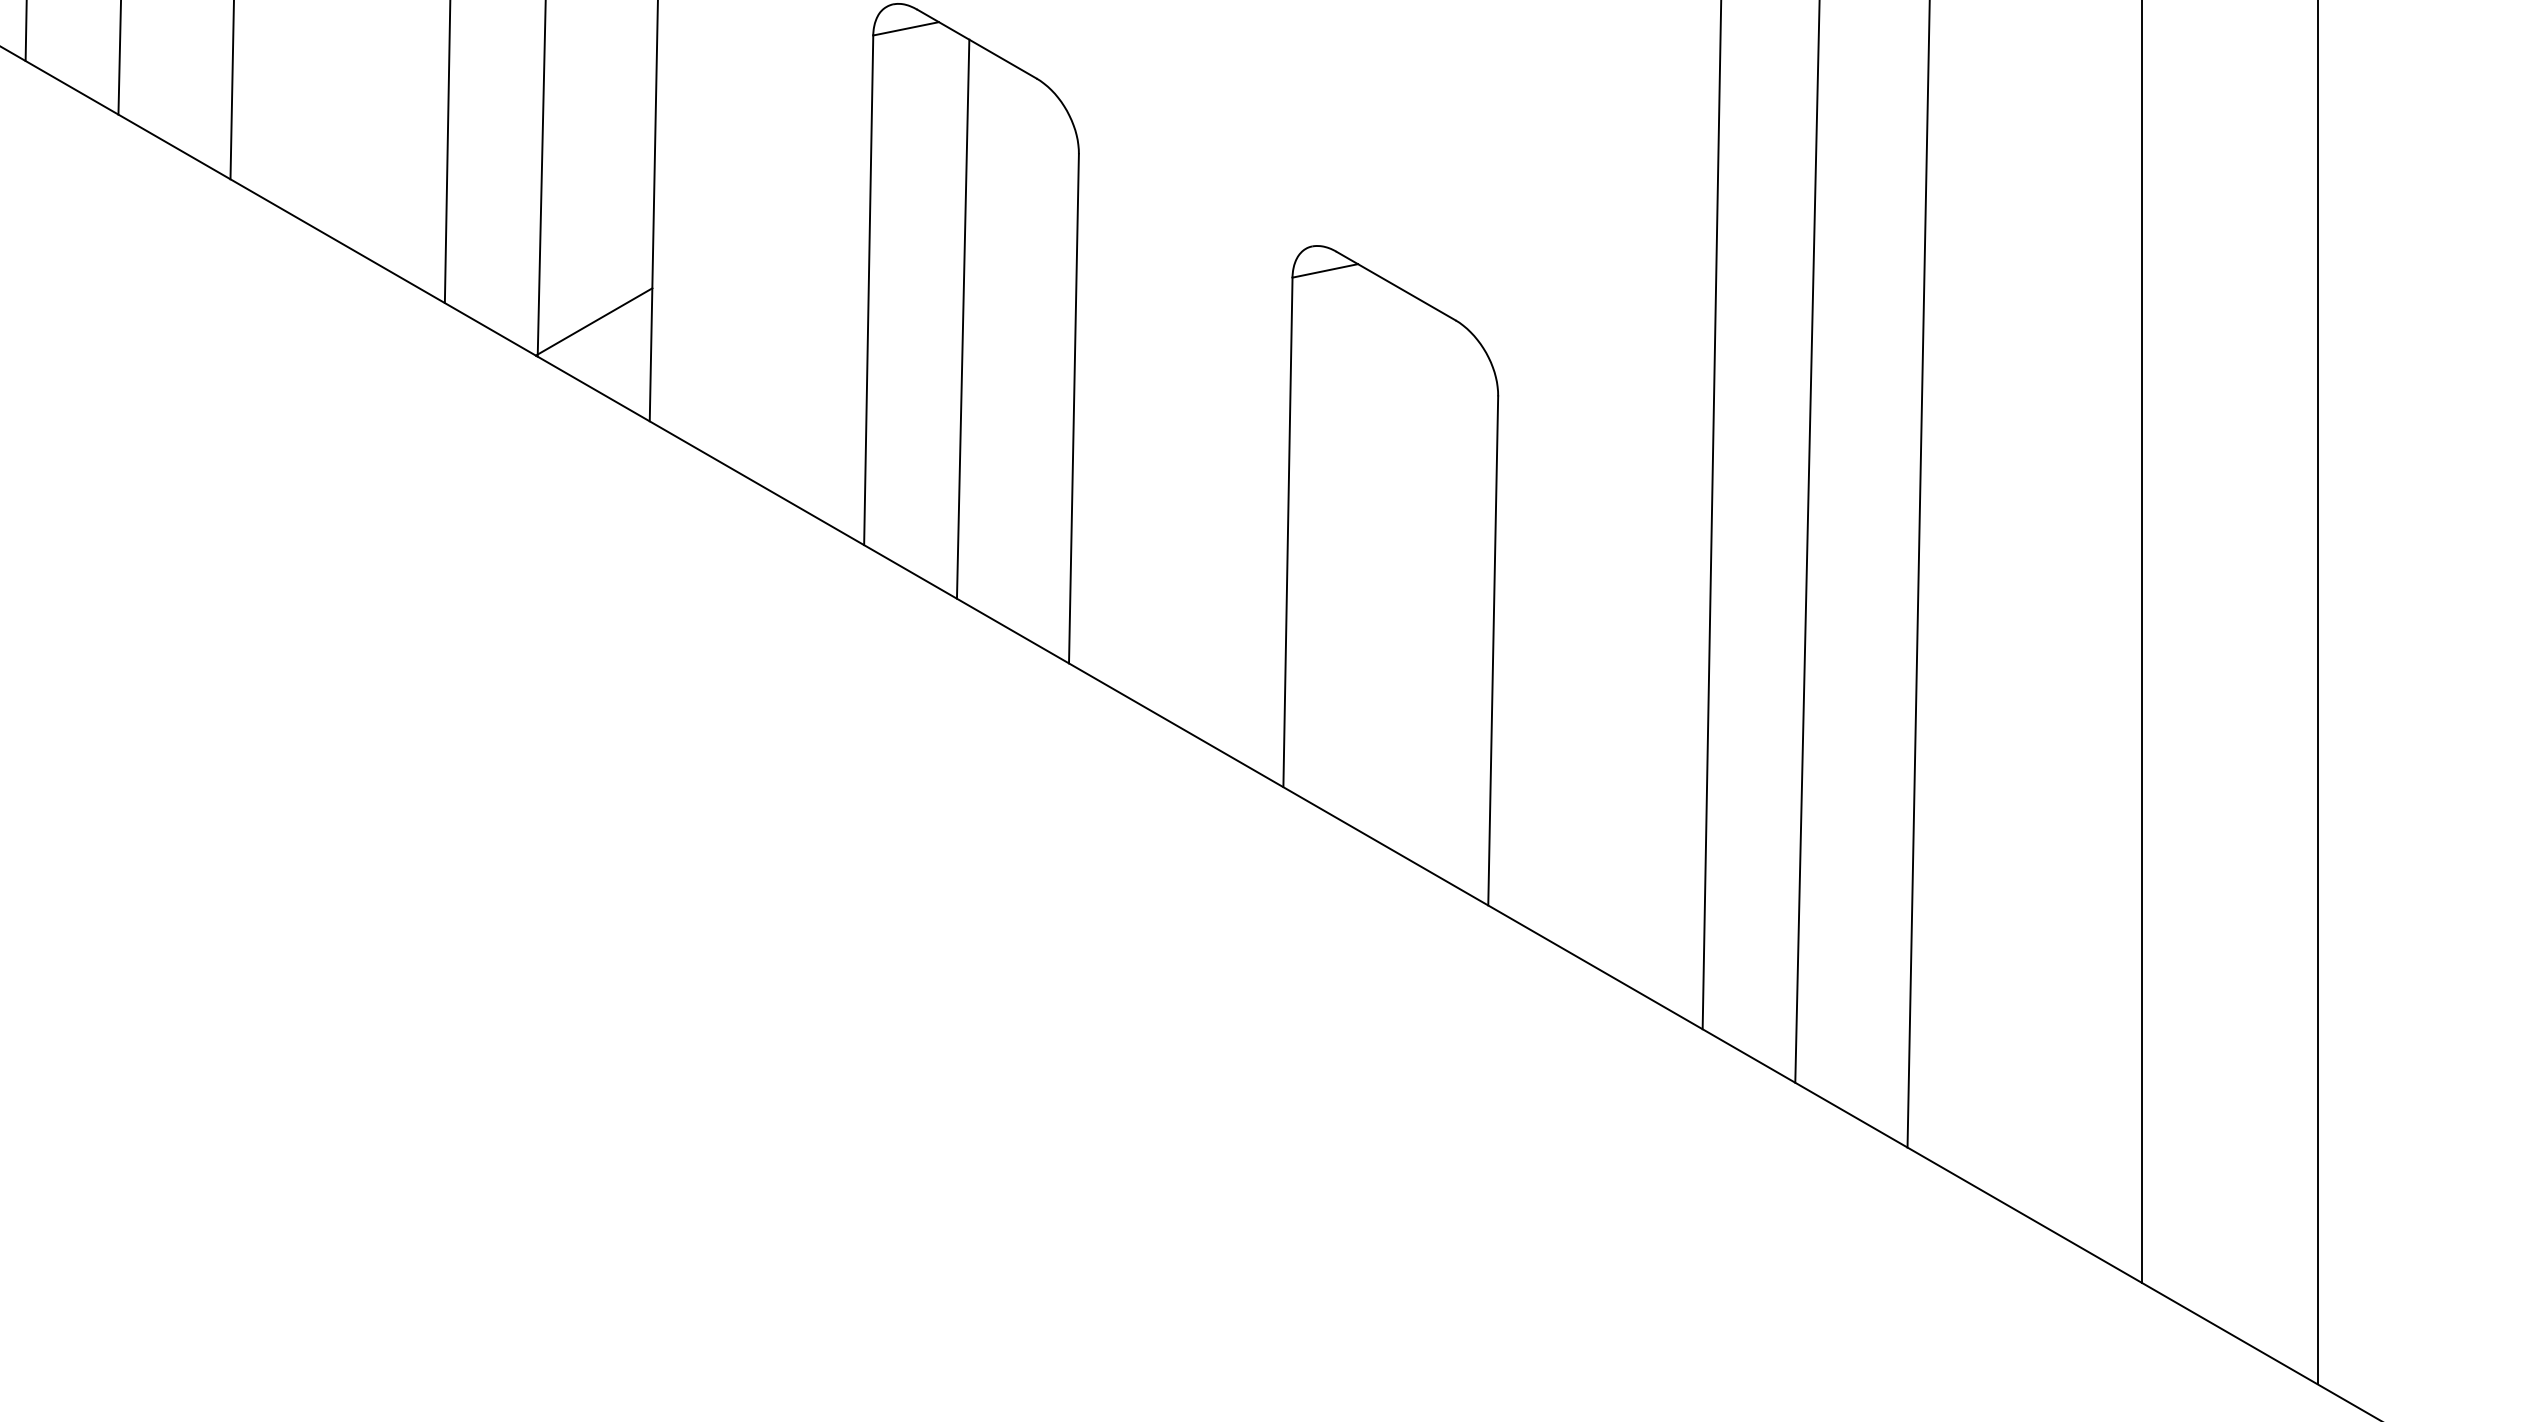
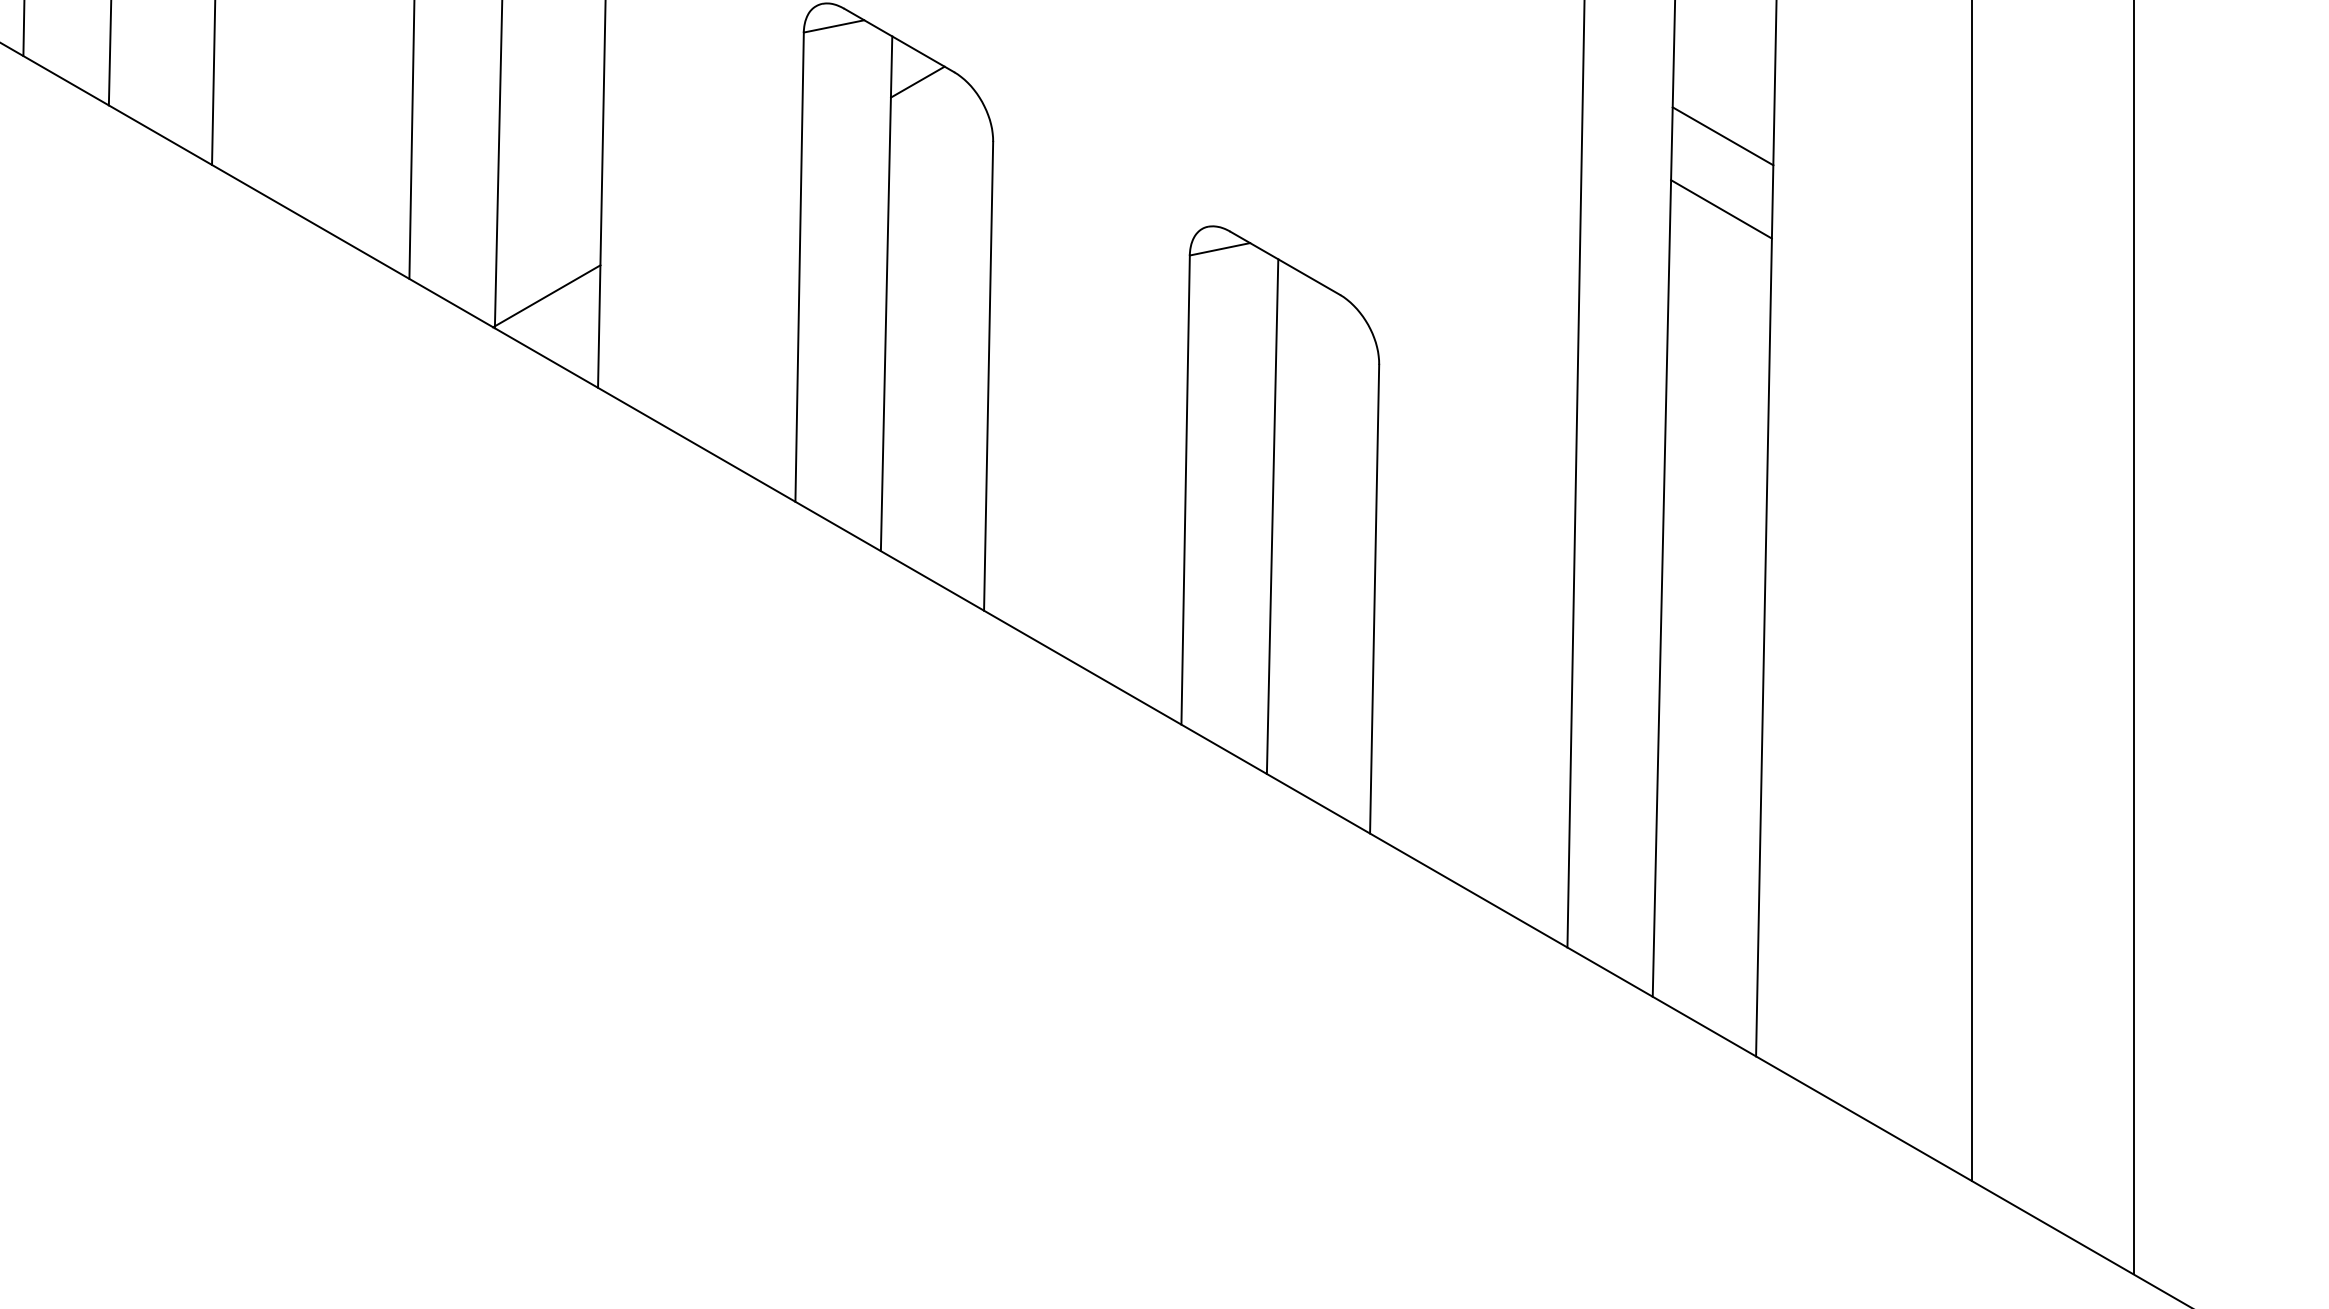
line: (997, 89) -> (918, 82), added
line: (1871, 147) -> (1722, 135), added
line: (1869, 227) -> (1721, 209), added
line: (1382, 560) -> (1272, 515), added

